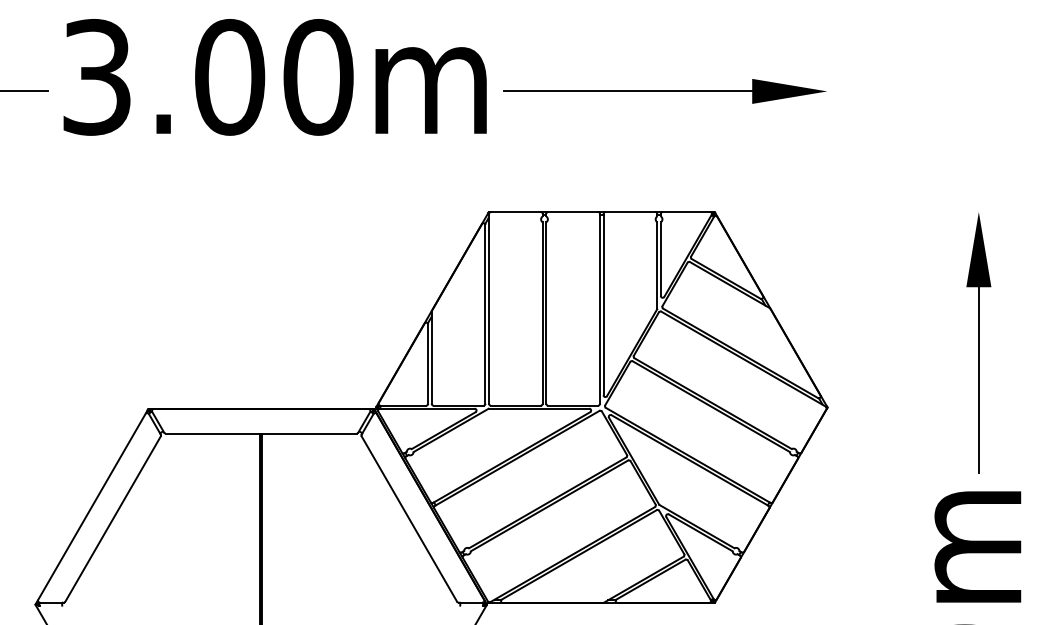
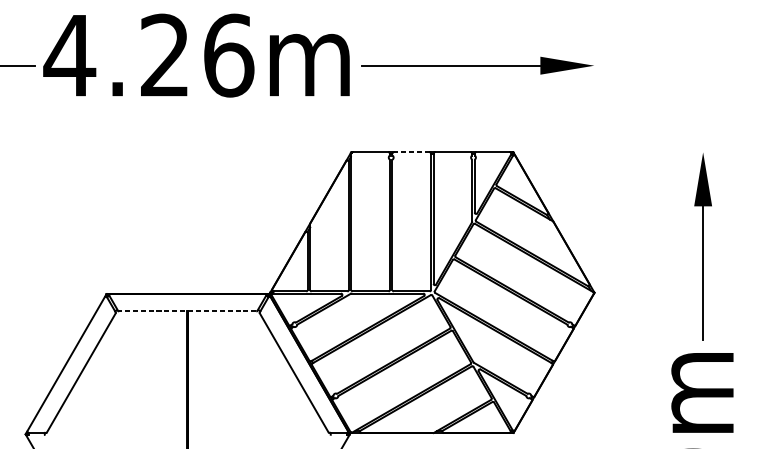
text: (206, 76) -> (148, 55), 3.00m -> 4.26m
line: (572, 212) -> (411, 152), solid -> dashed
line: (260, 433) -> (187, 311), solid -> dashed

